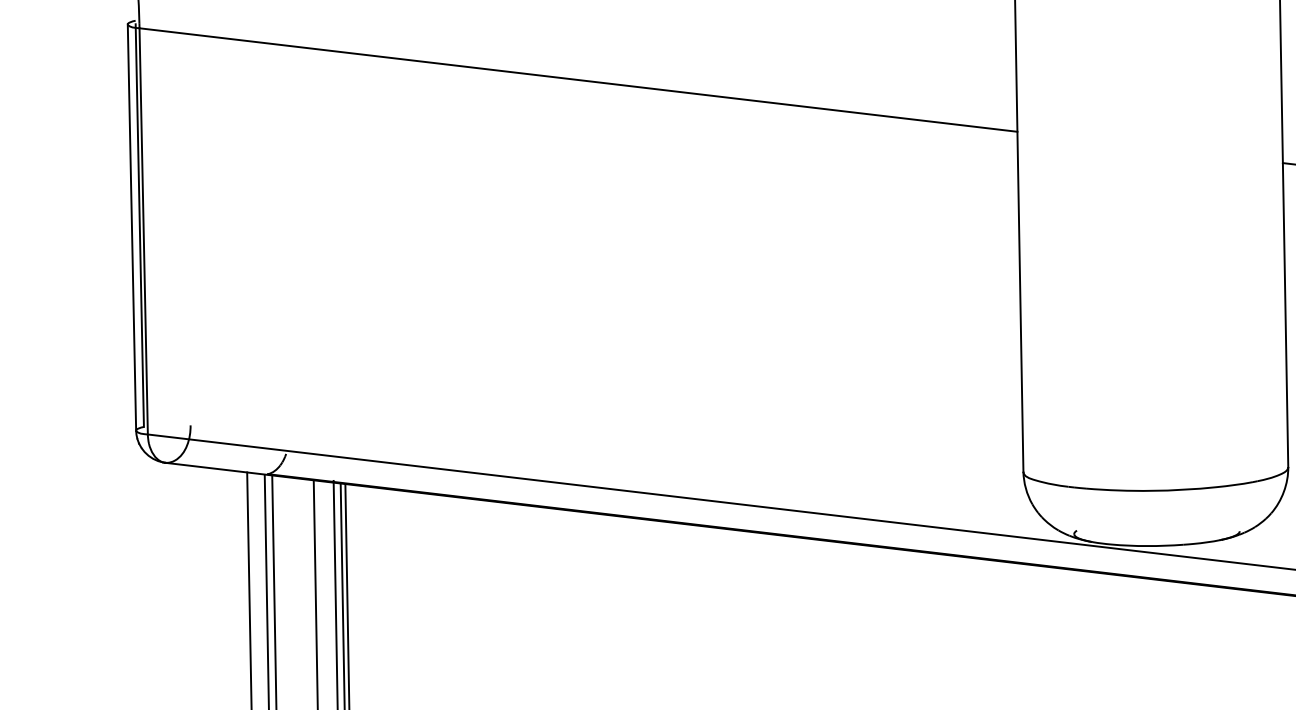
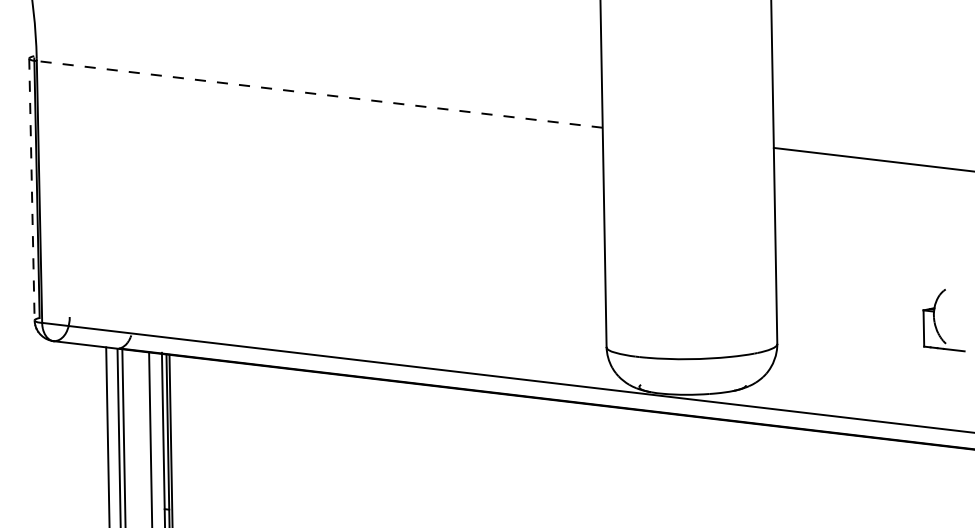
line: (578, 80) -> (319, 94), solid -> dashed
line: (131, 227) -> (31, 189), solid -> dashed

